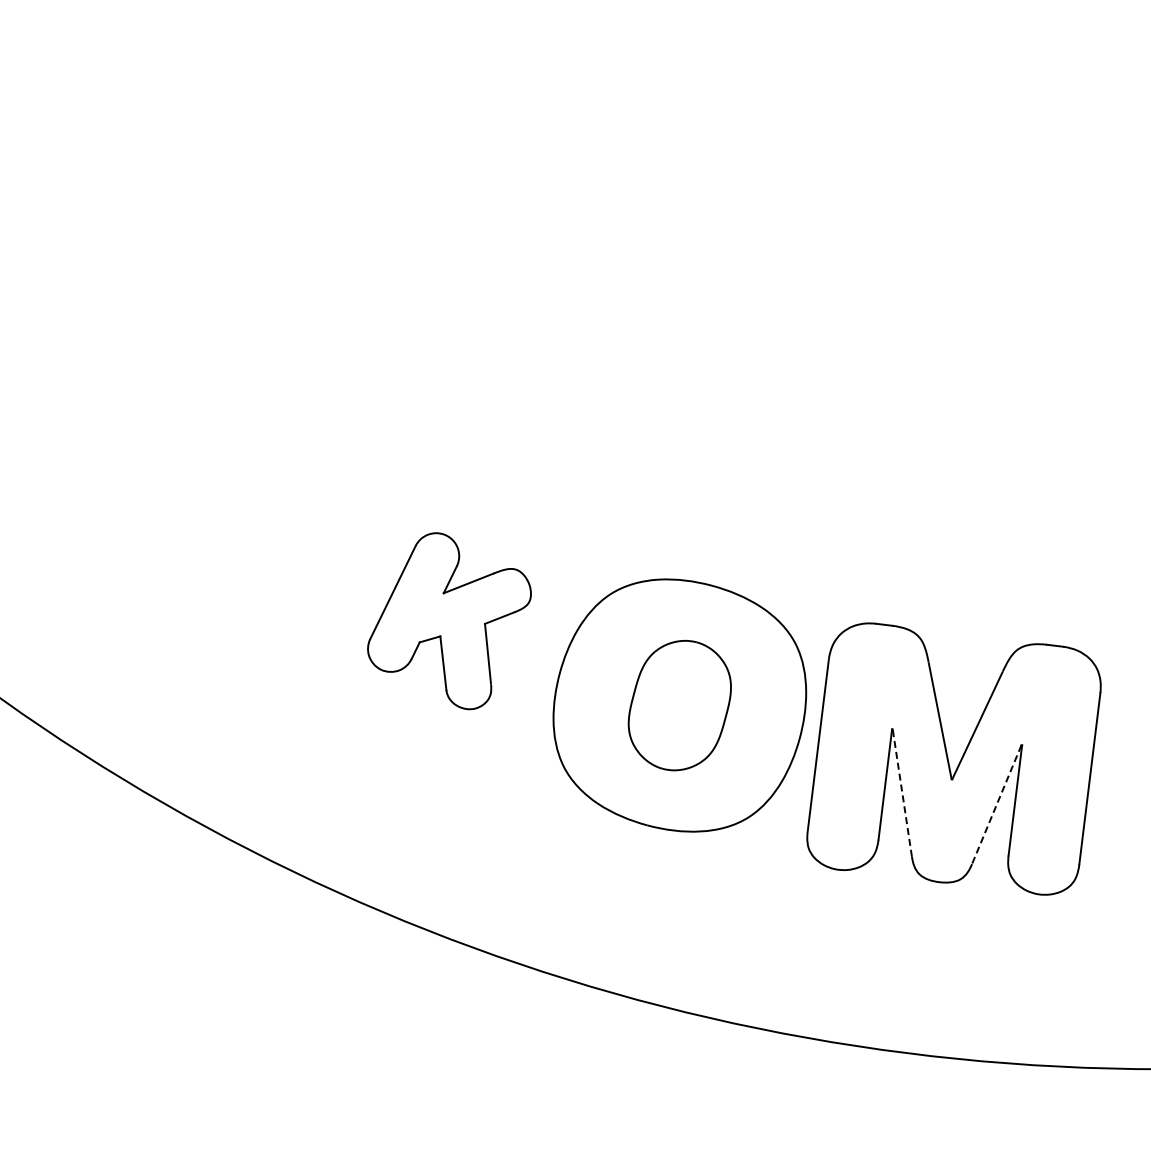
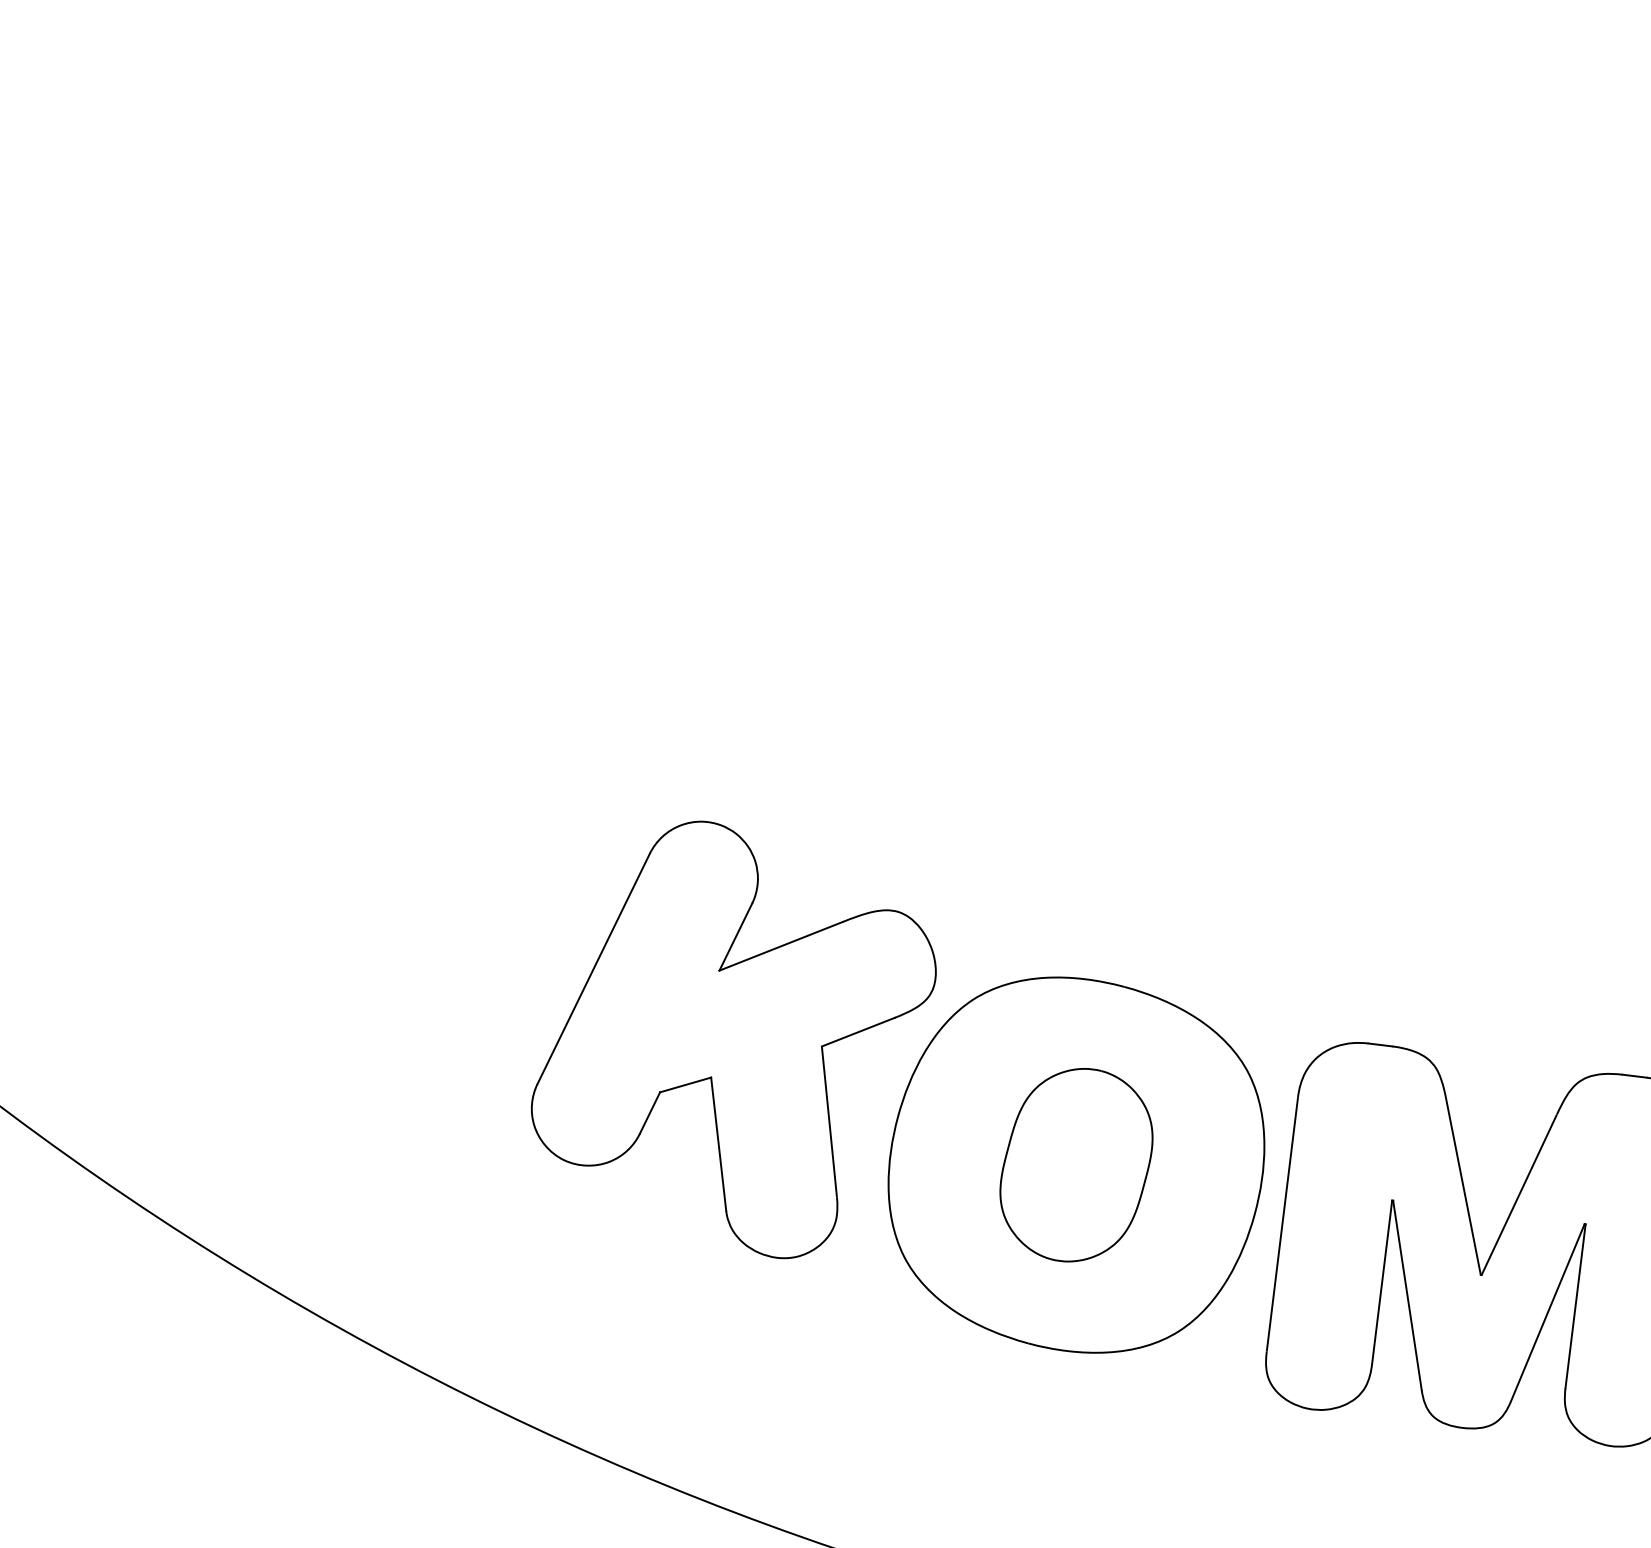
part: (449, 620) -> (733, 1038), size x1.67
line: (902, 792) -> (1407, 1294), dashed -> solid
line: (996, 805) -> (1547, 1313), dashed -> solid

